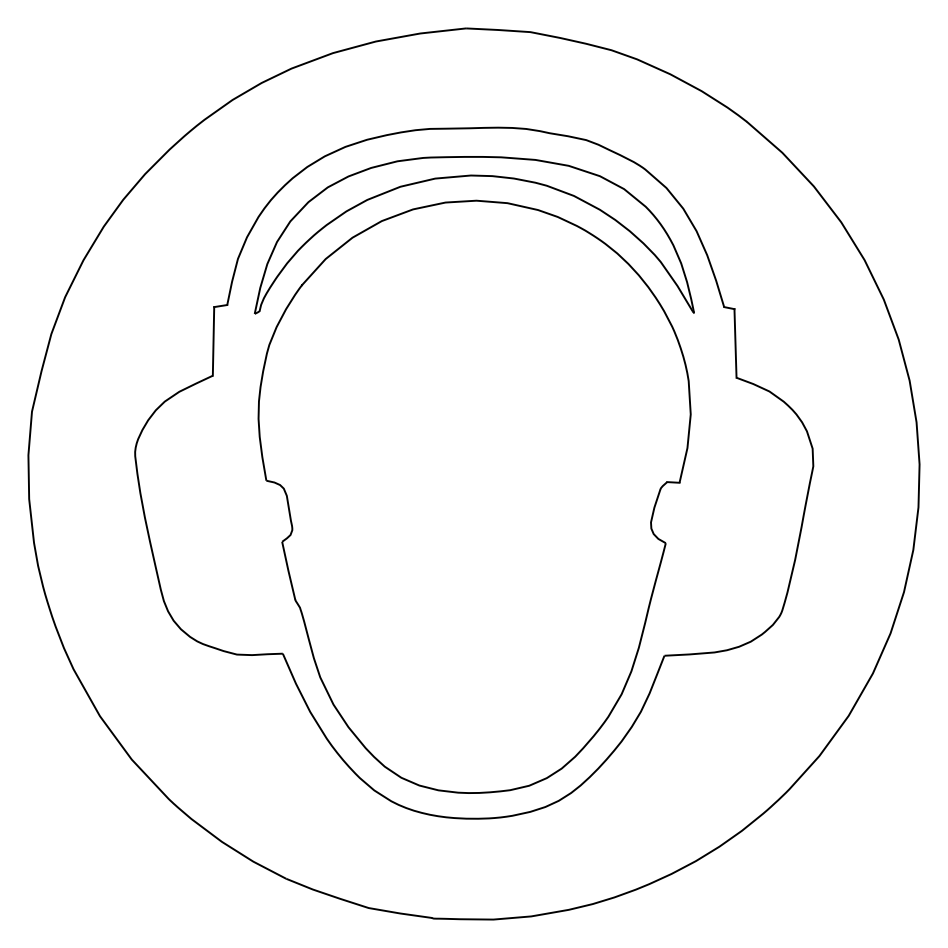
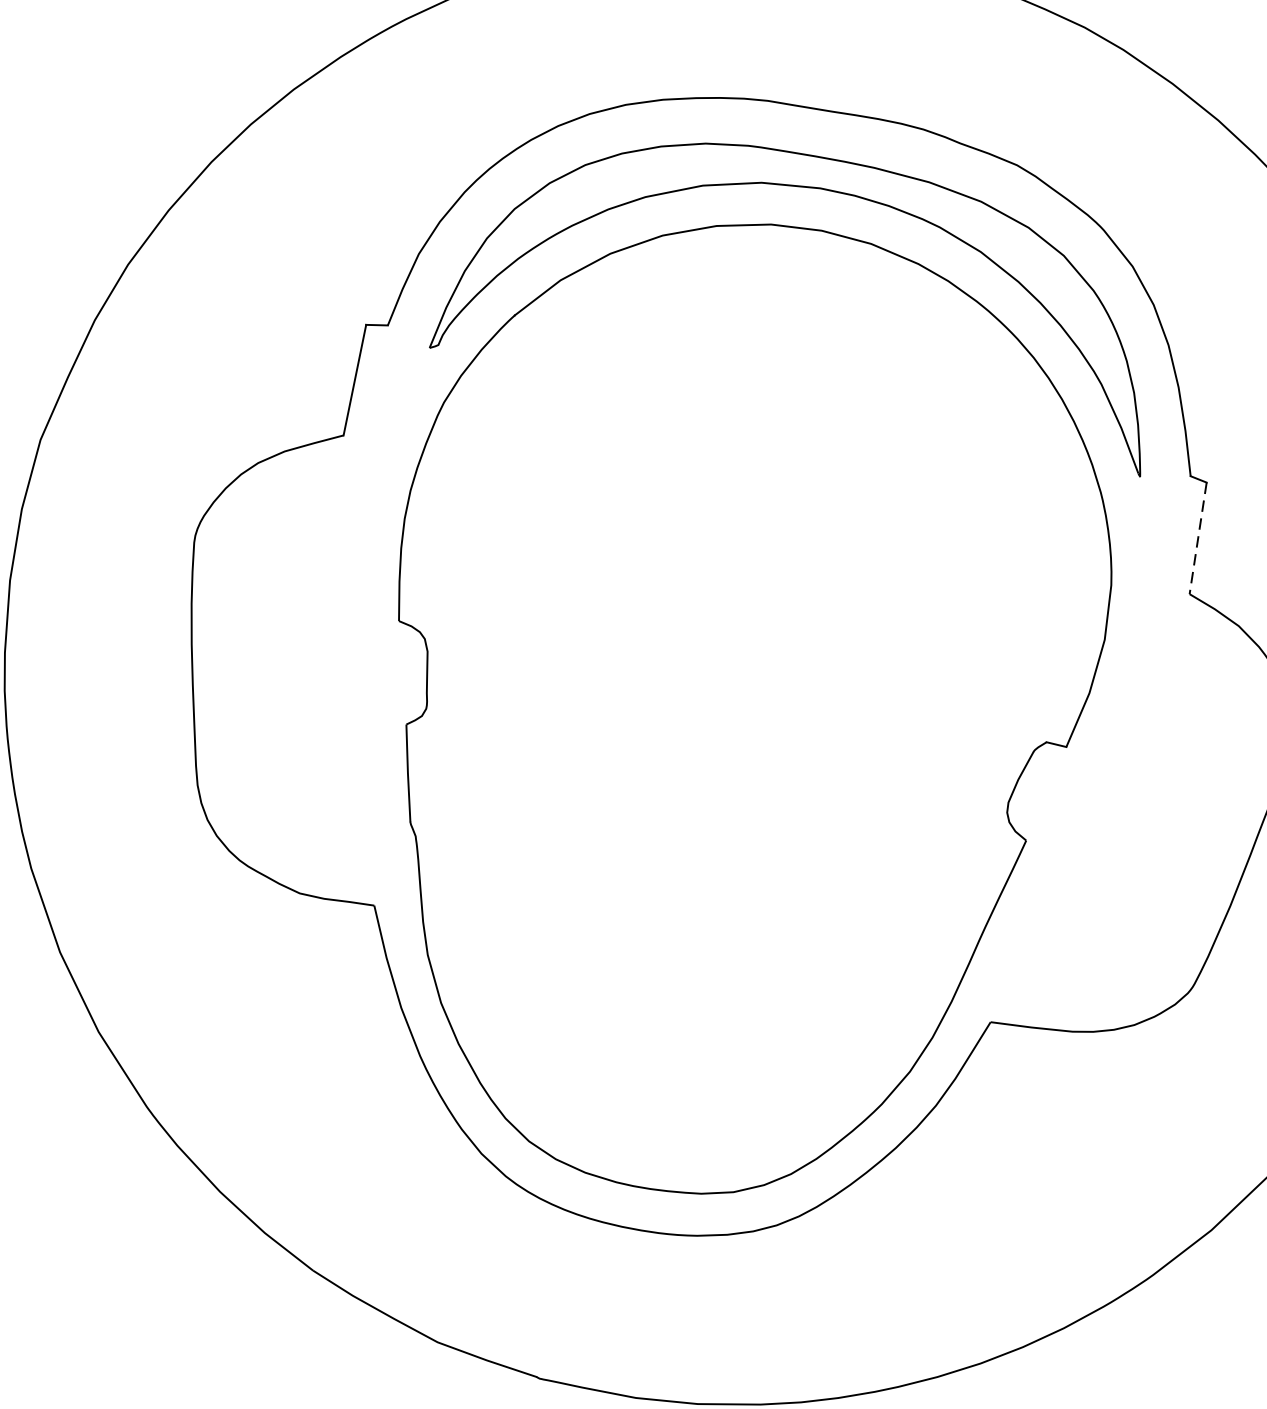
line: (735, 343) -> (1198, 538), solid -> dashed

